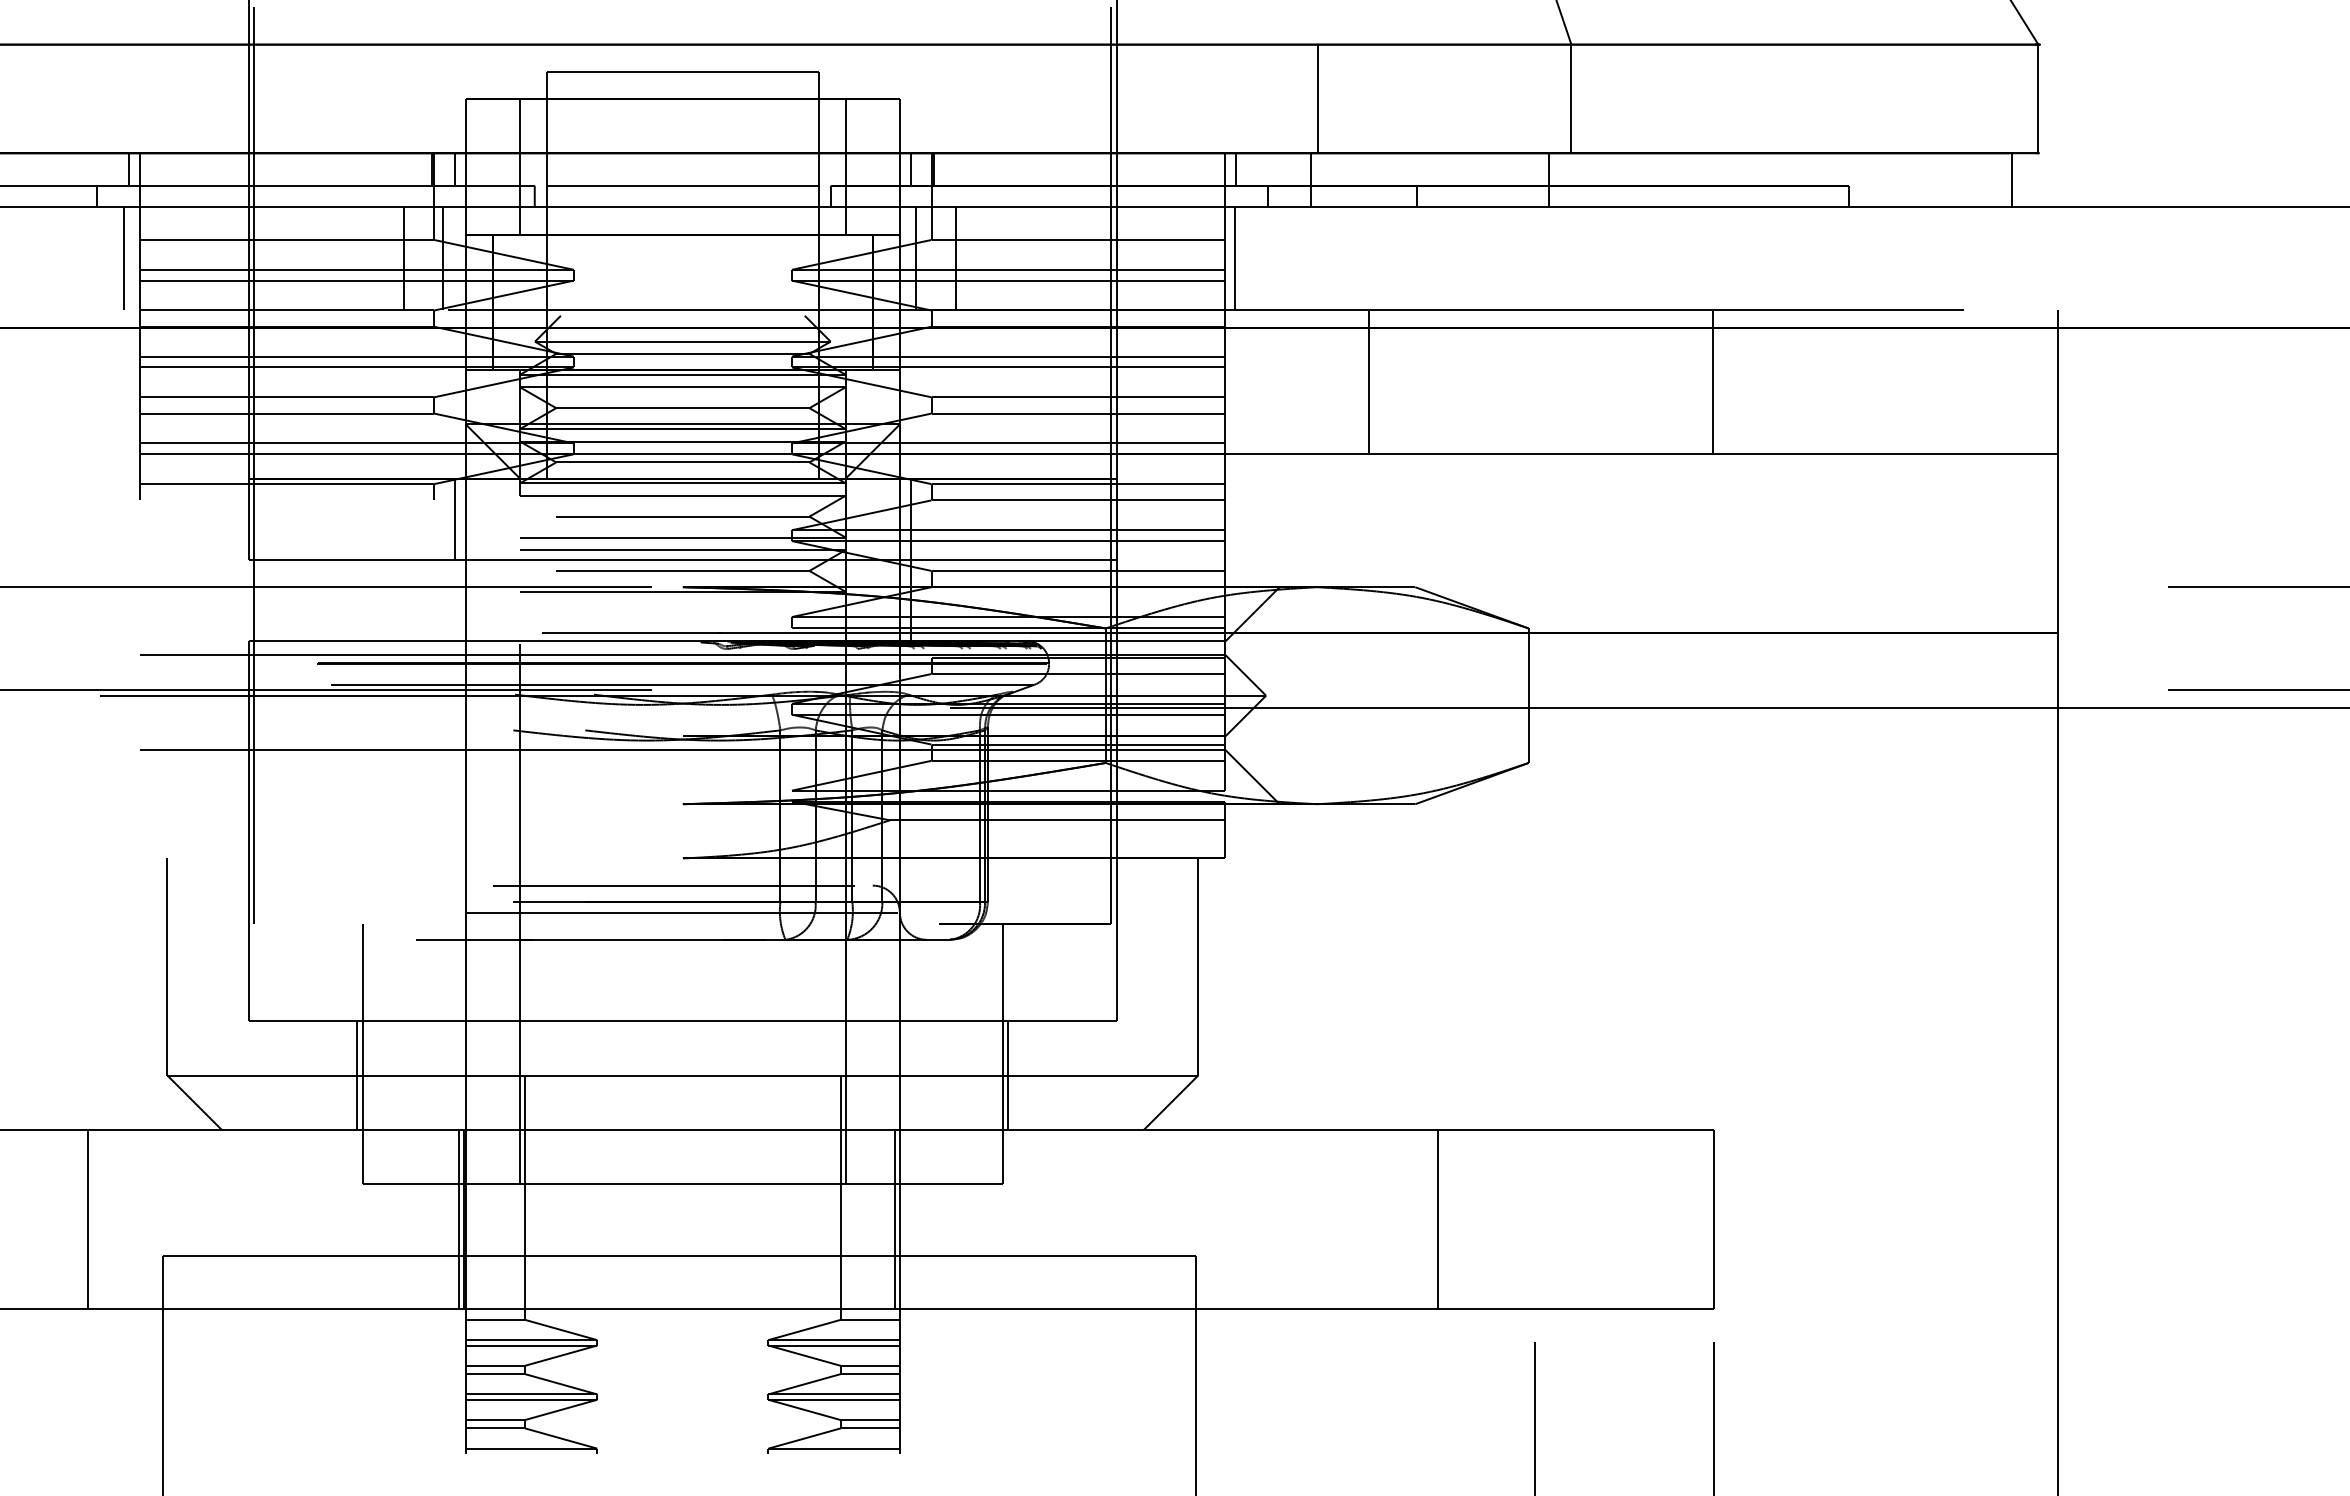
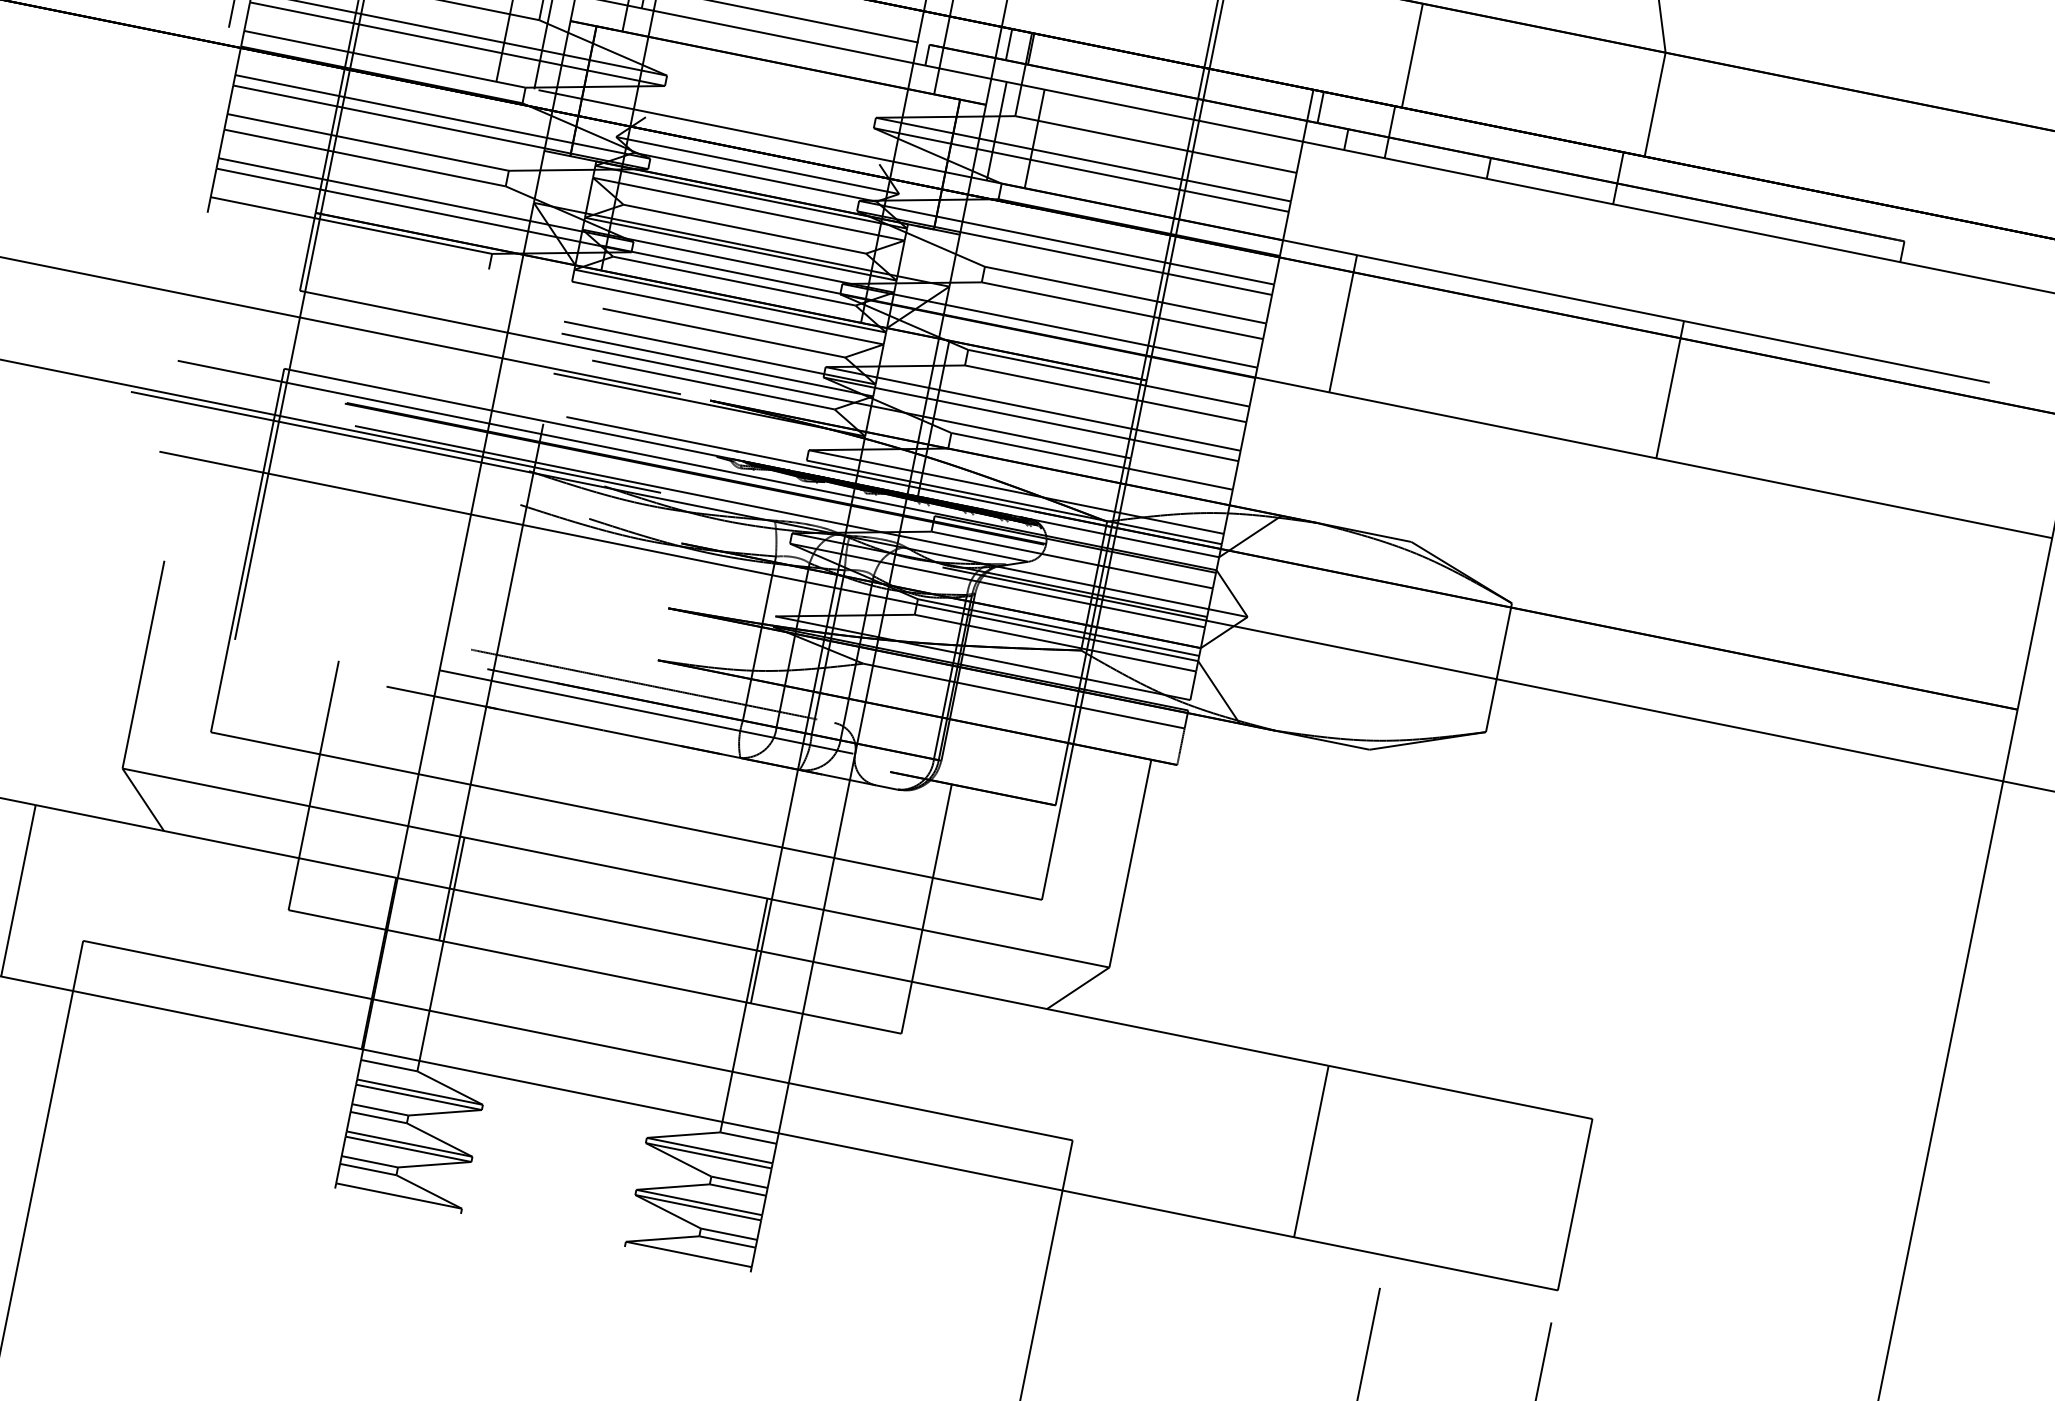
line: (1234, 258) -> (1301, 192), removed
line: (1368, 381) -> (1343, 323), moved
line: (1713, 381) -> (1670, 389), moved
line: (454, 519) -> (504, 291), removed
line: (357, 1075) -> (304, 805), removed
line: (1008, 1075) -> (927, 930), removed
line: (459, 1218) -> (374, 961), removed
line: (894, 1218) -> (790, 1045), removed

